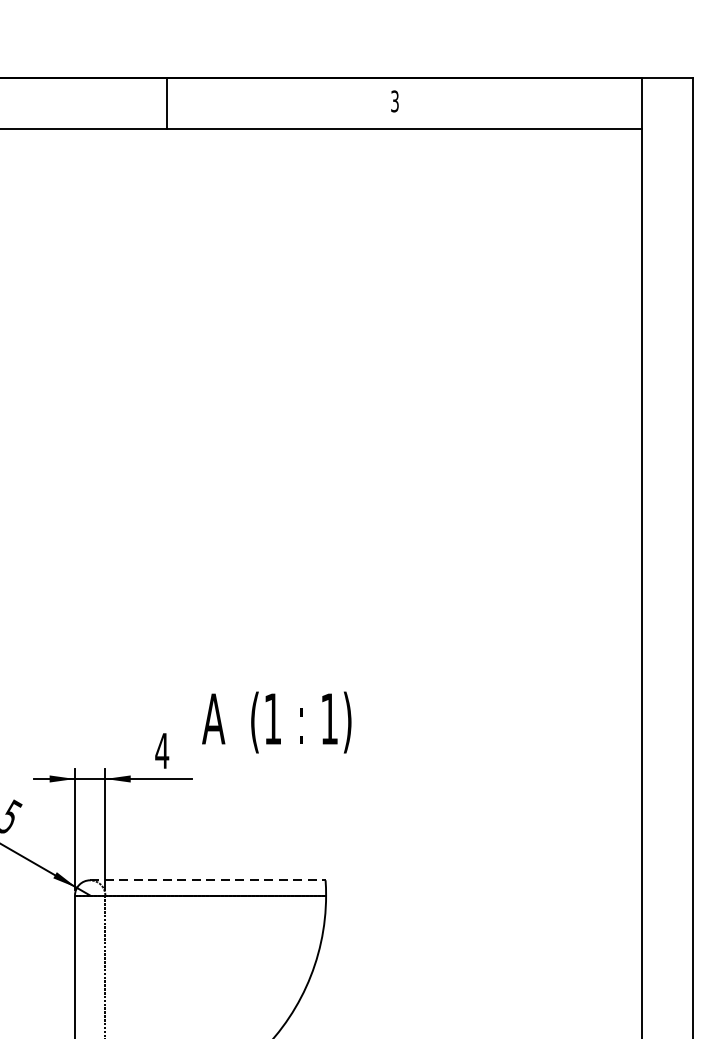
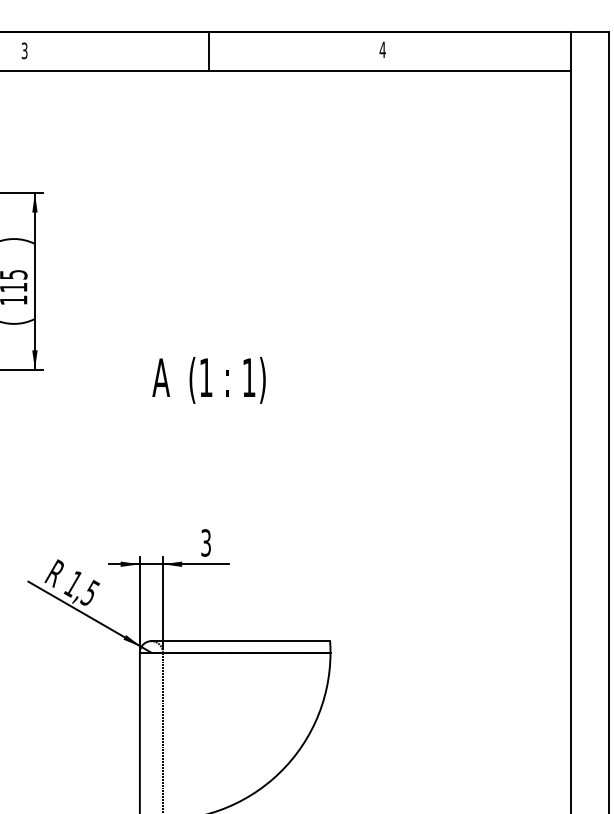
text: (394, 100) -> (382, 49), 3 -> 4
text: (276, 722) -> (208, 380), moved
text: (161, 750) -> (205, 542), 4 -> 3
line: (208, 880) -> (241, 641), dashed -> solid

